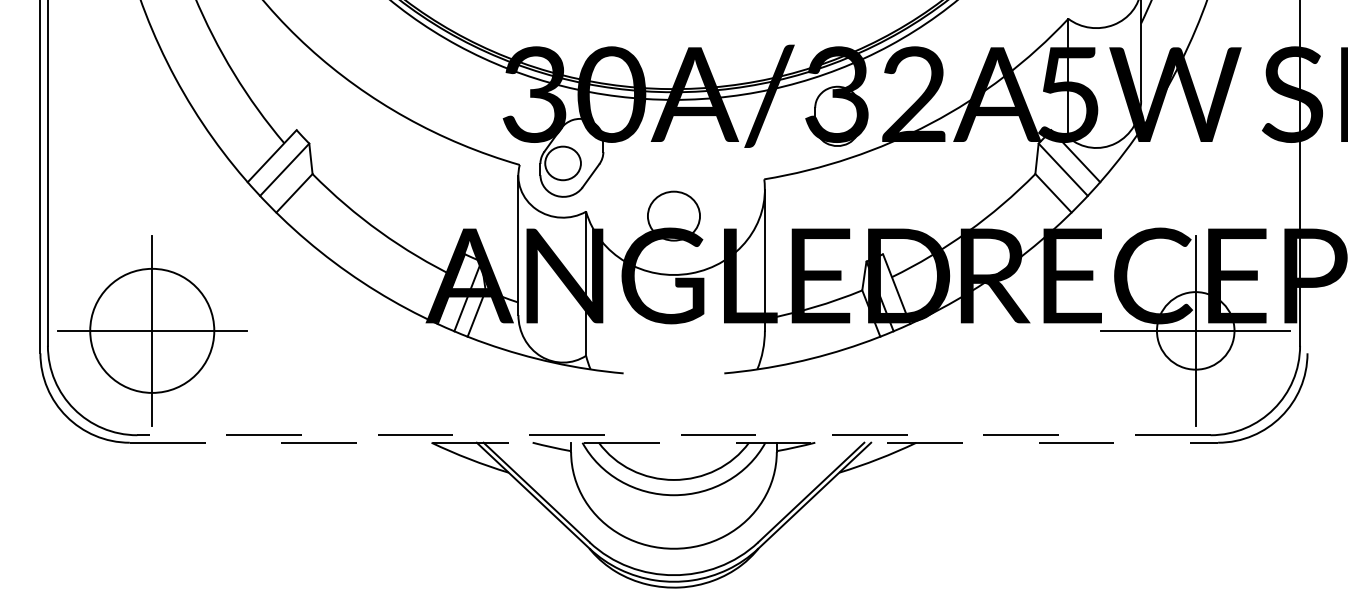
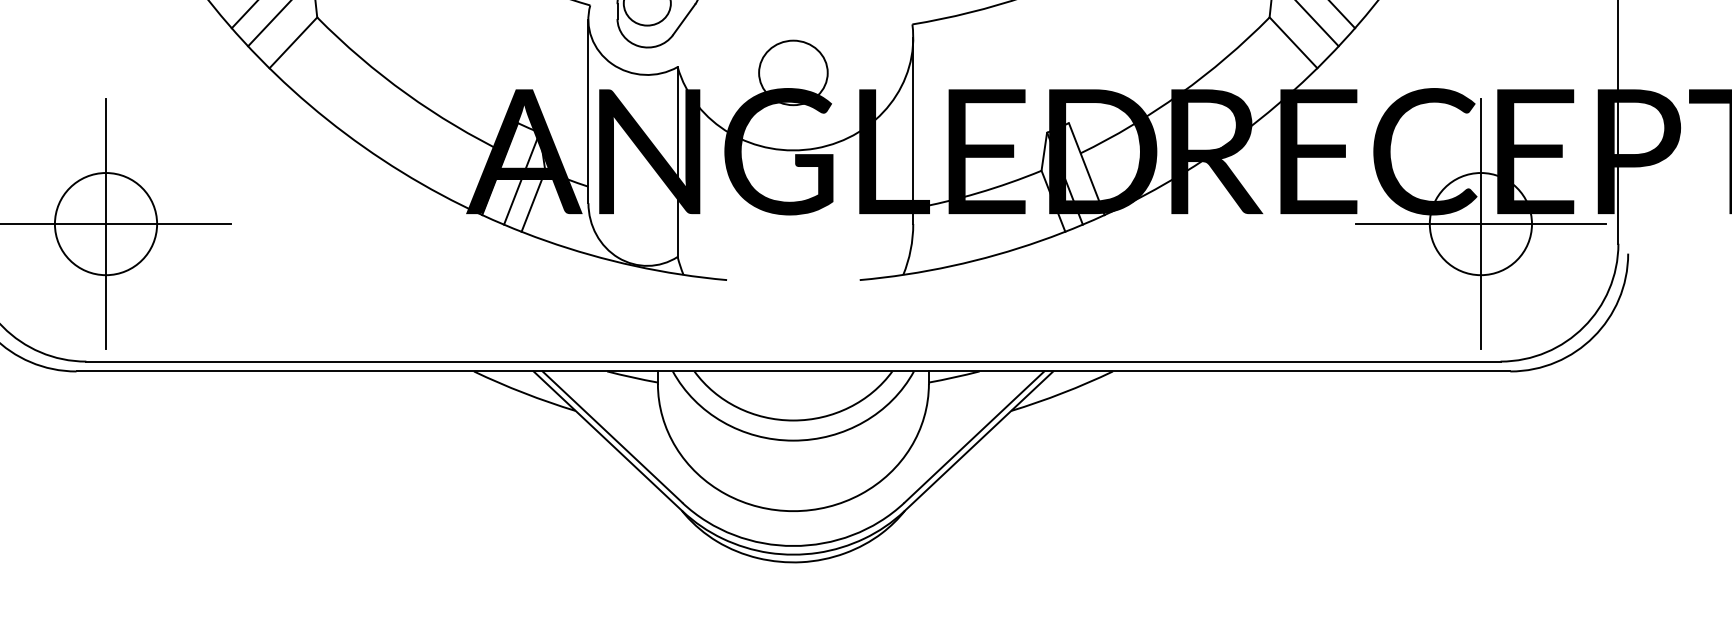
circle: (152, 330) -> (106, 223), size x0.62
line: (674, 435) -> (794, 361), dashed -> solid
line: (674, 442) -> (794, 371), dashed -> solid

